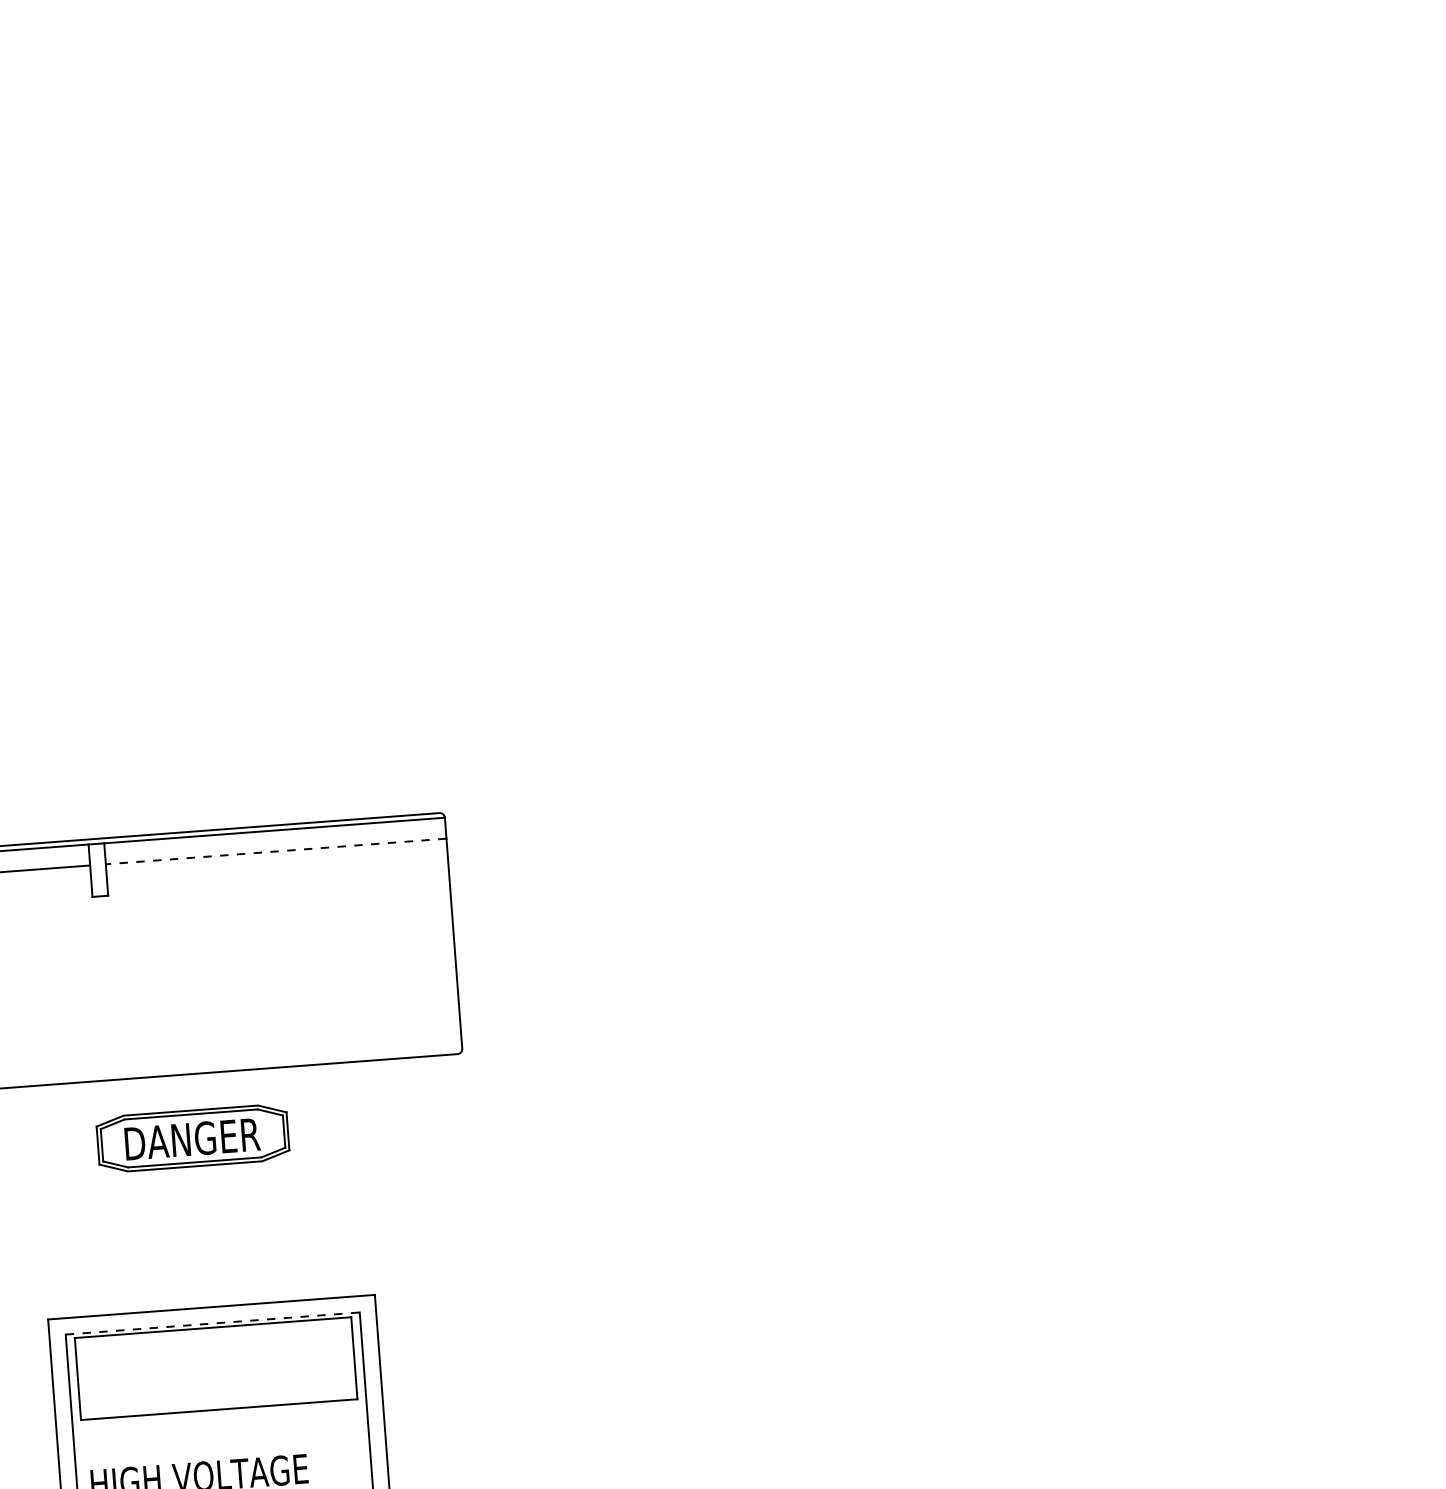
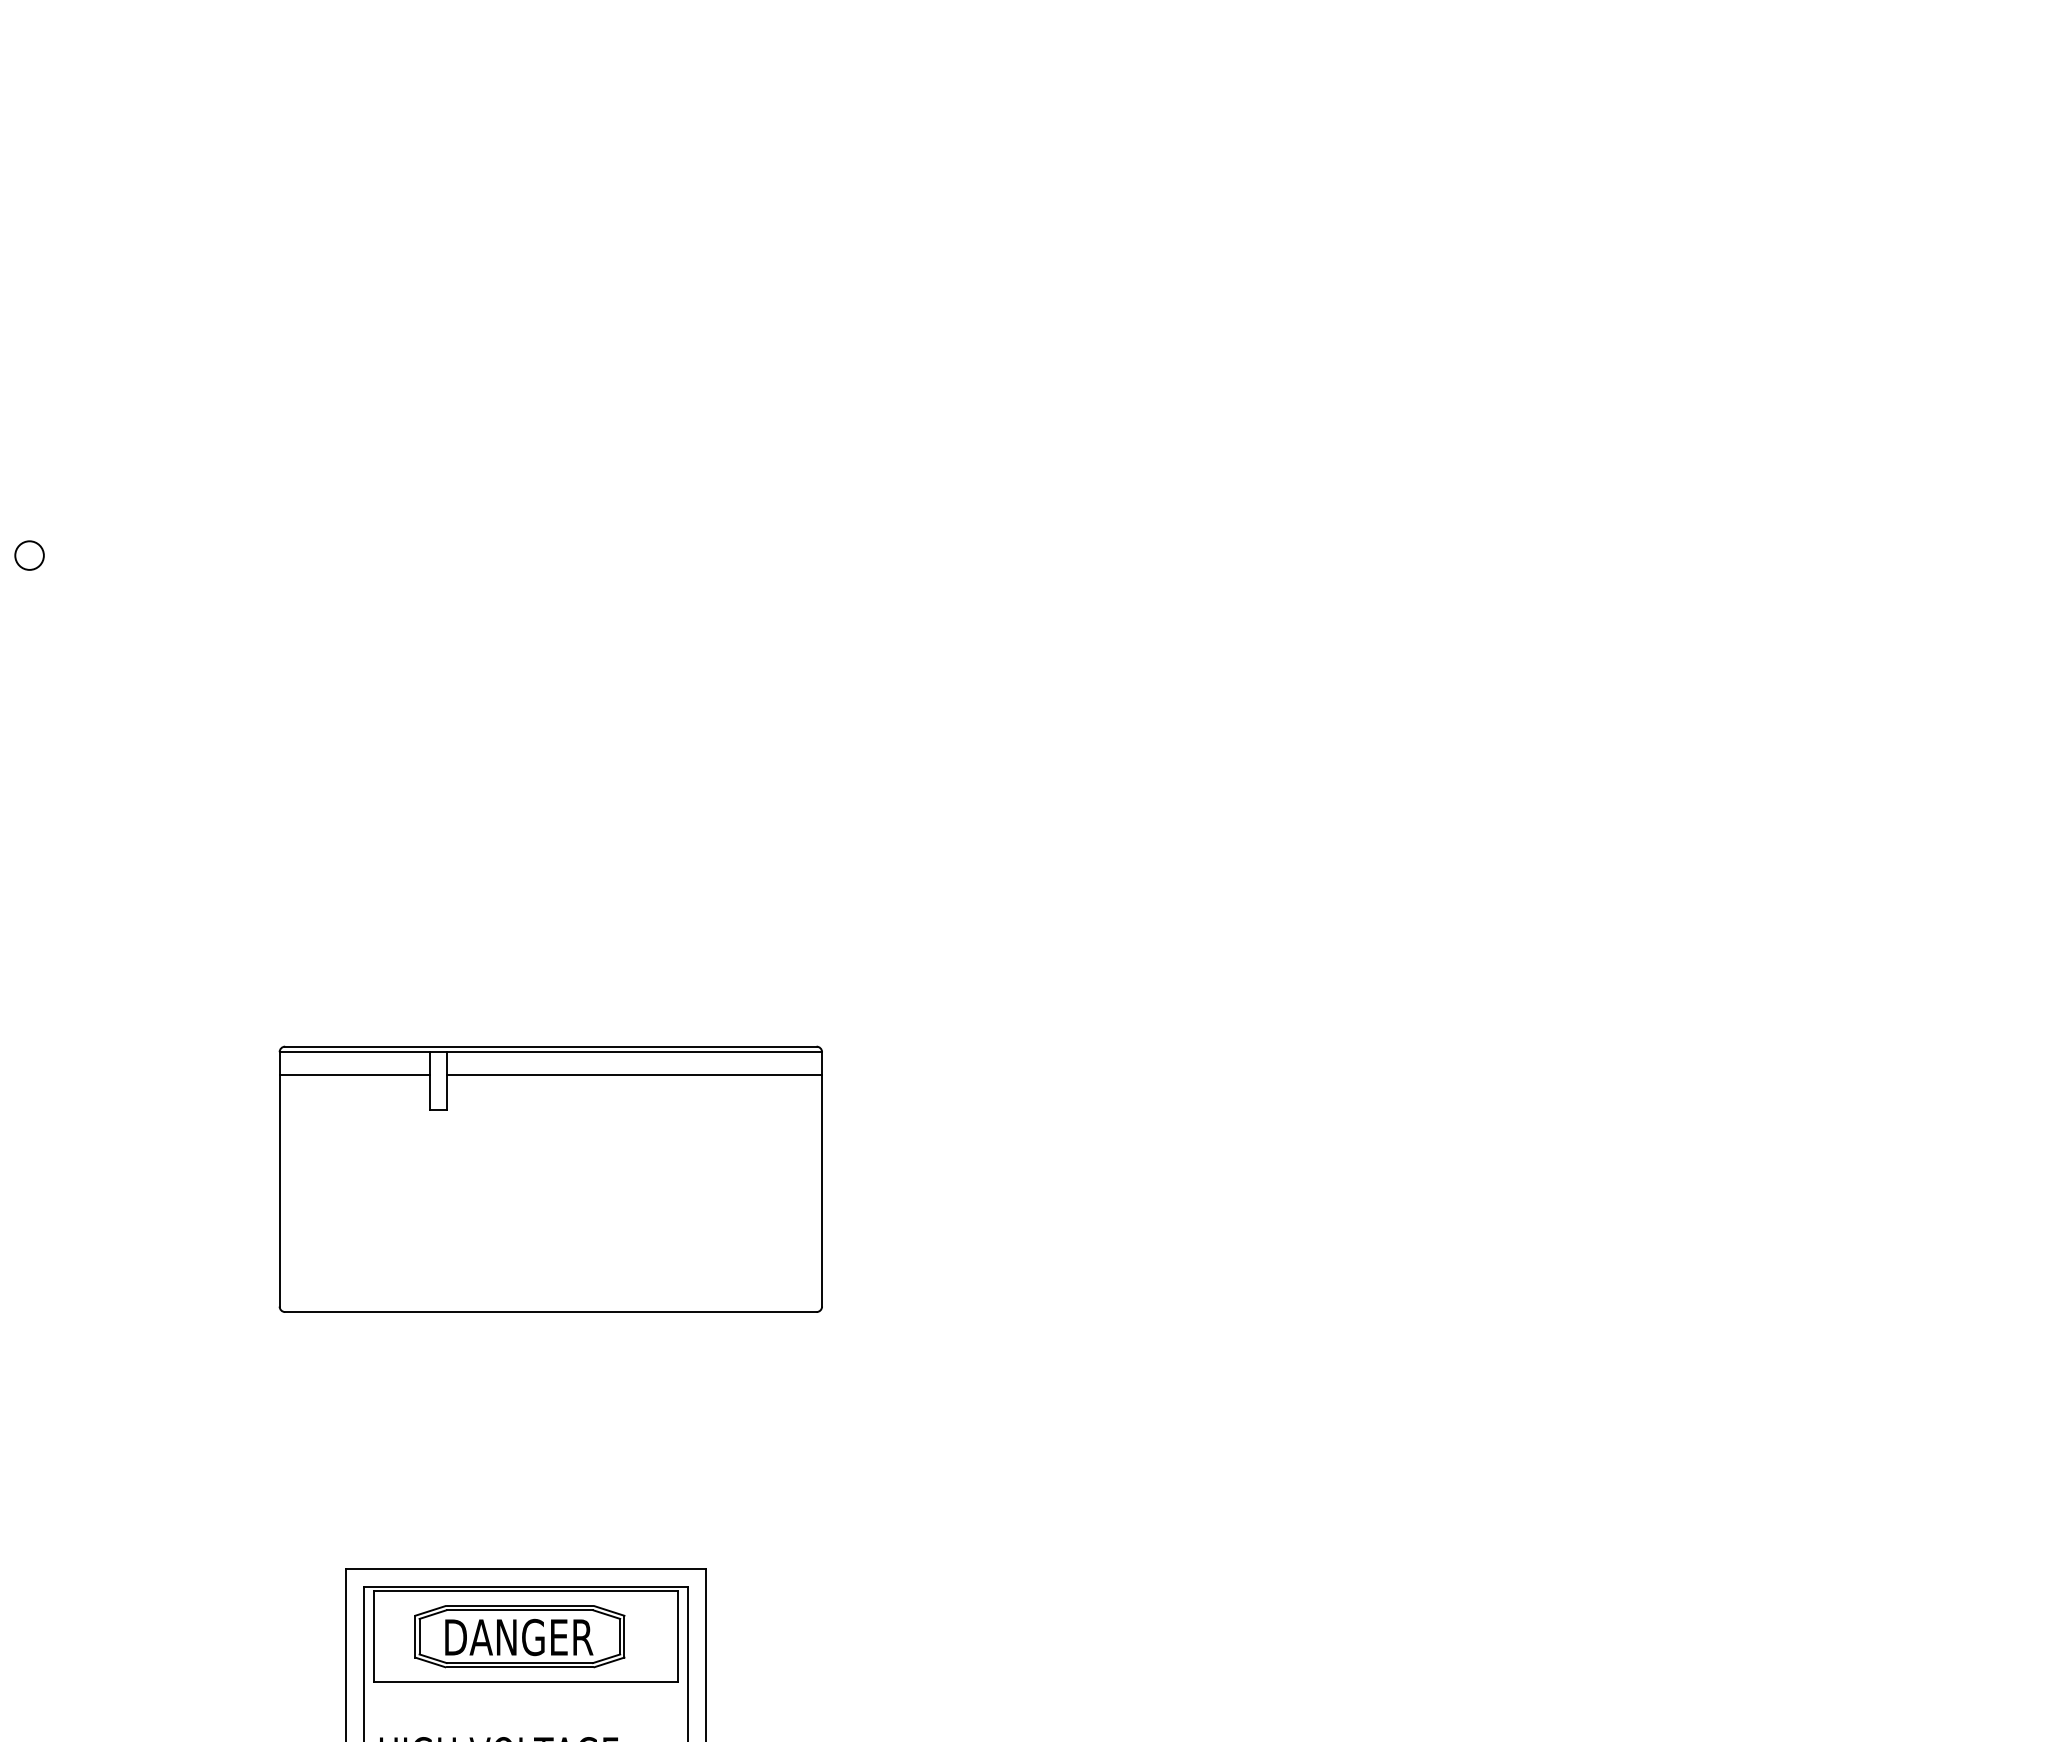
line: (276, 851) -> (634, 1075), dashed -> solid
part: (192, 1138) -> (519, 1636), moved
line: (212, 1323) -> (526, 1586), dashed -> solid

